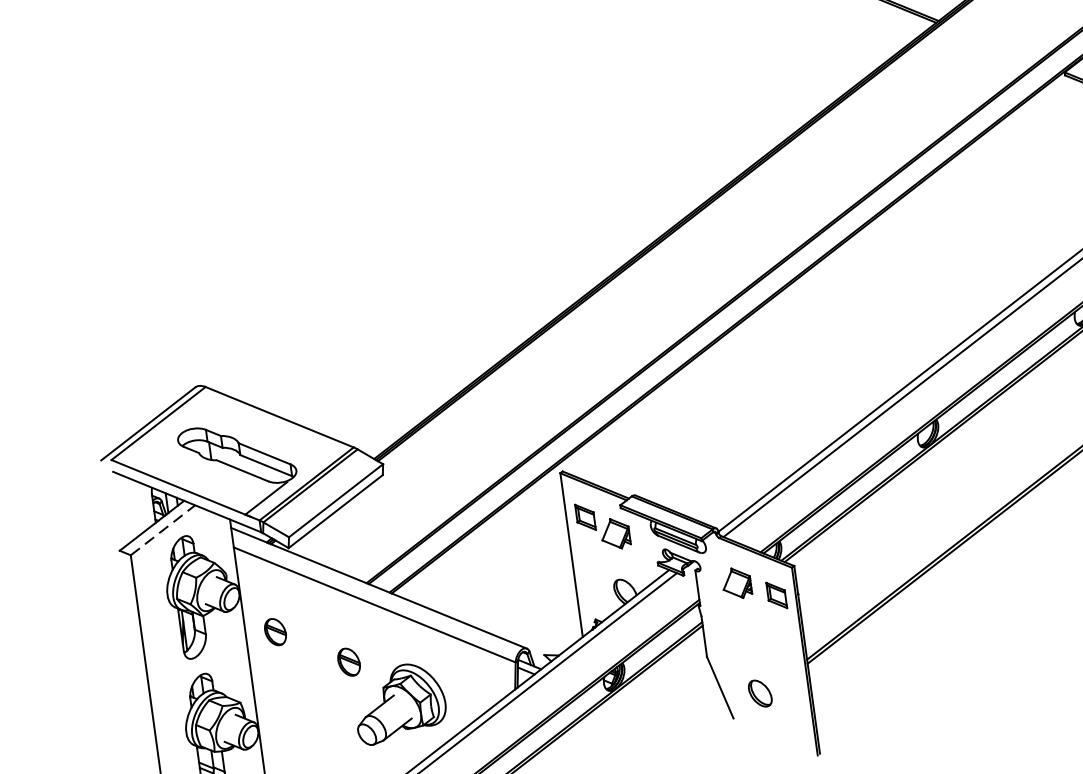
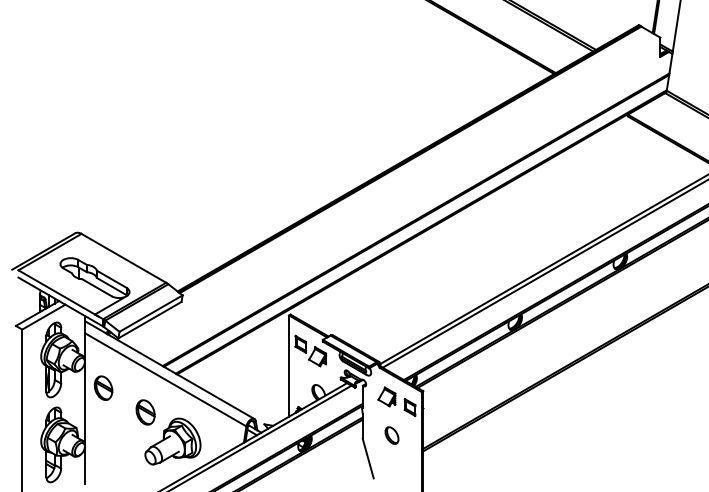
line: (162, 530) -> (43, 317), dashed -> solid
part: (275, 631) -> (103, 387), size x1.43
part: (348, 662) -> (145, 412), size x1.43
part: (759, 693) -> (391, 435), moved

